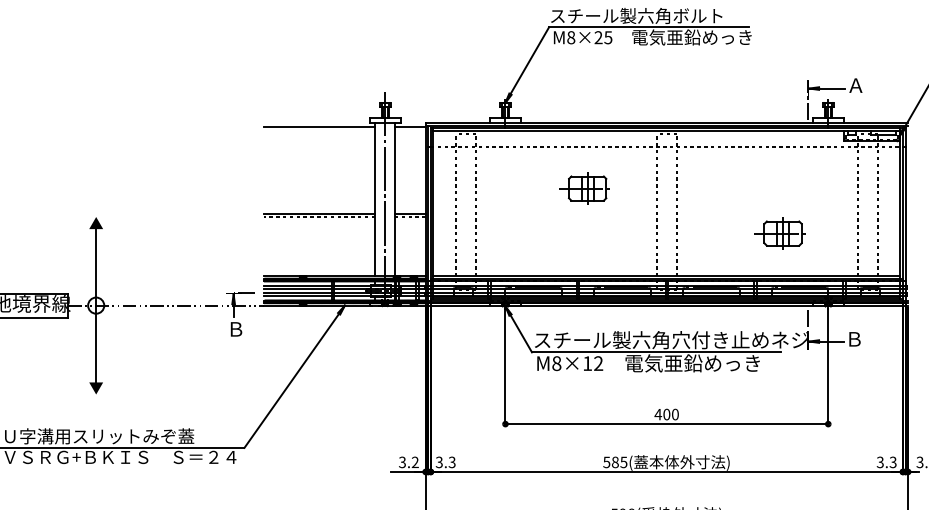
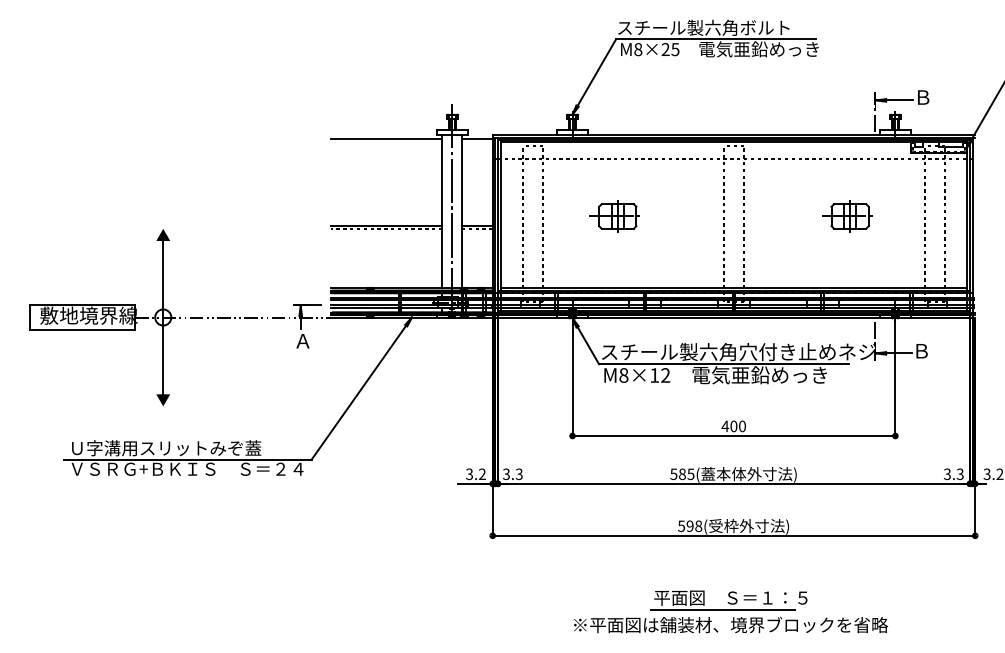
text: (855, 85) -> (922, 97), Ａ -> Ｂ
part: (584, 188) -> (614, 216), moved
part: (780, 233) -> (847, 216), moved
text: (235, 329) -> (302, 341), Ｂ -> Ａ

